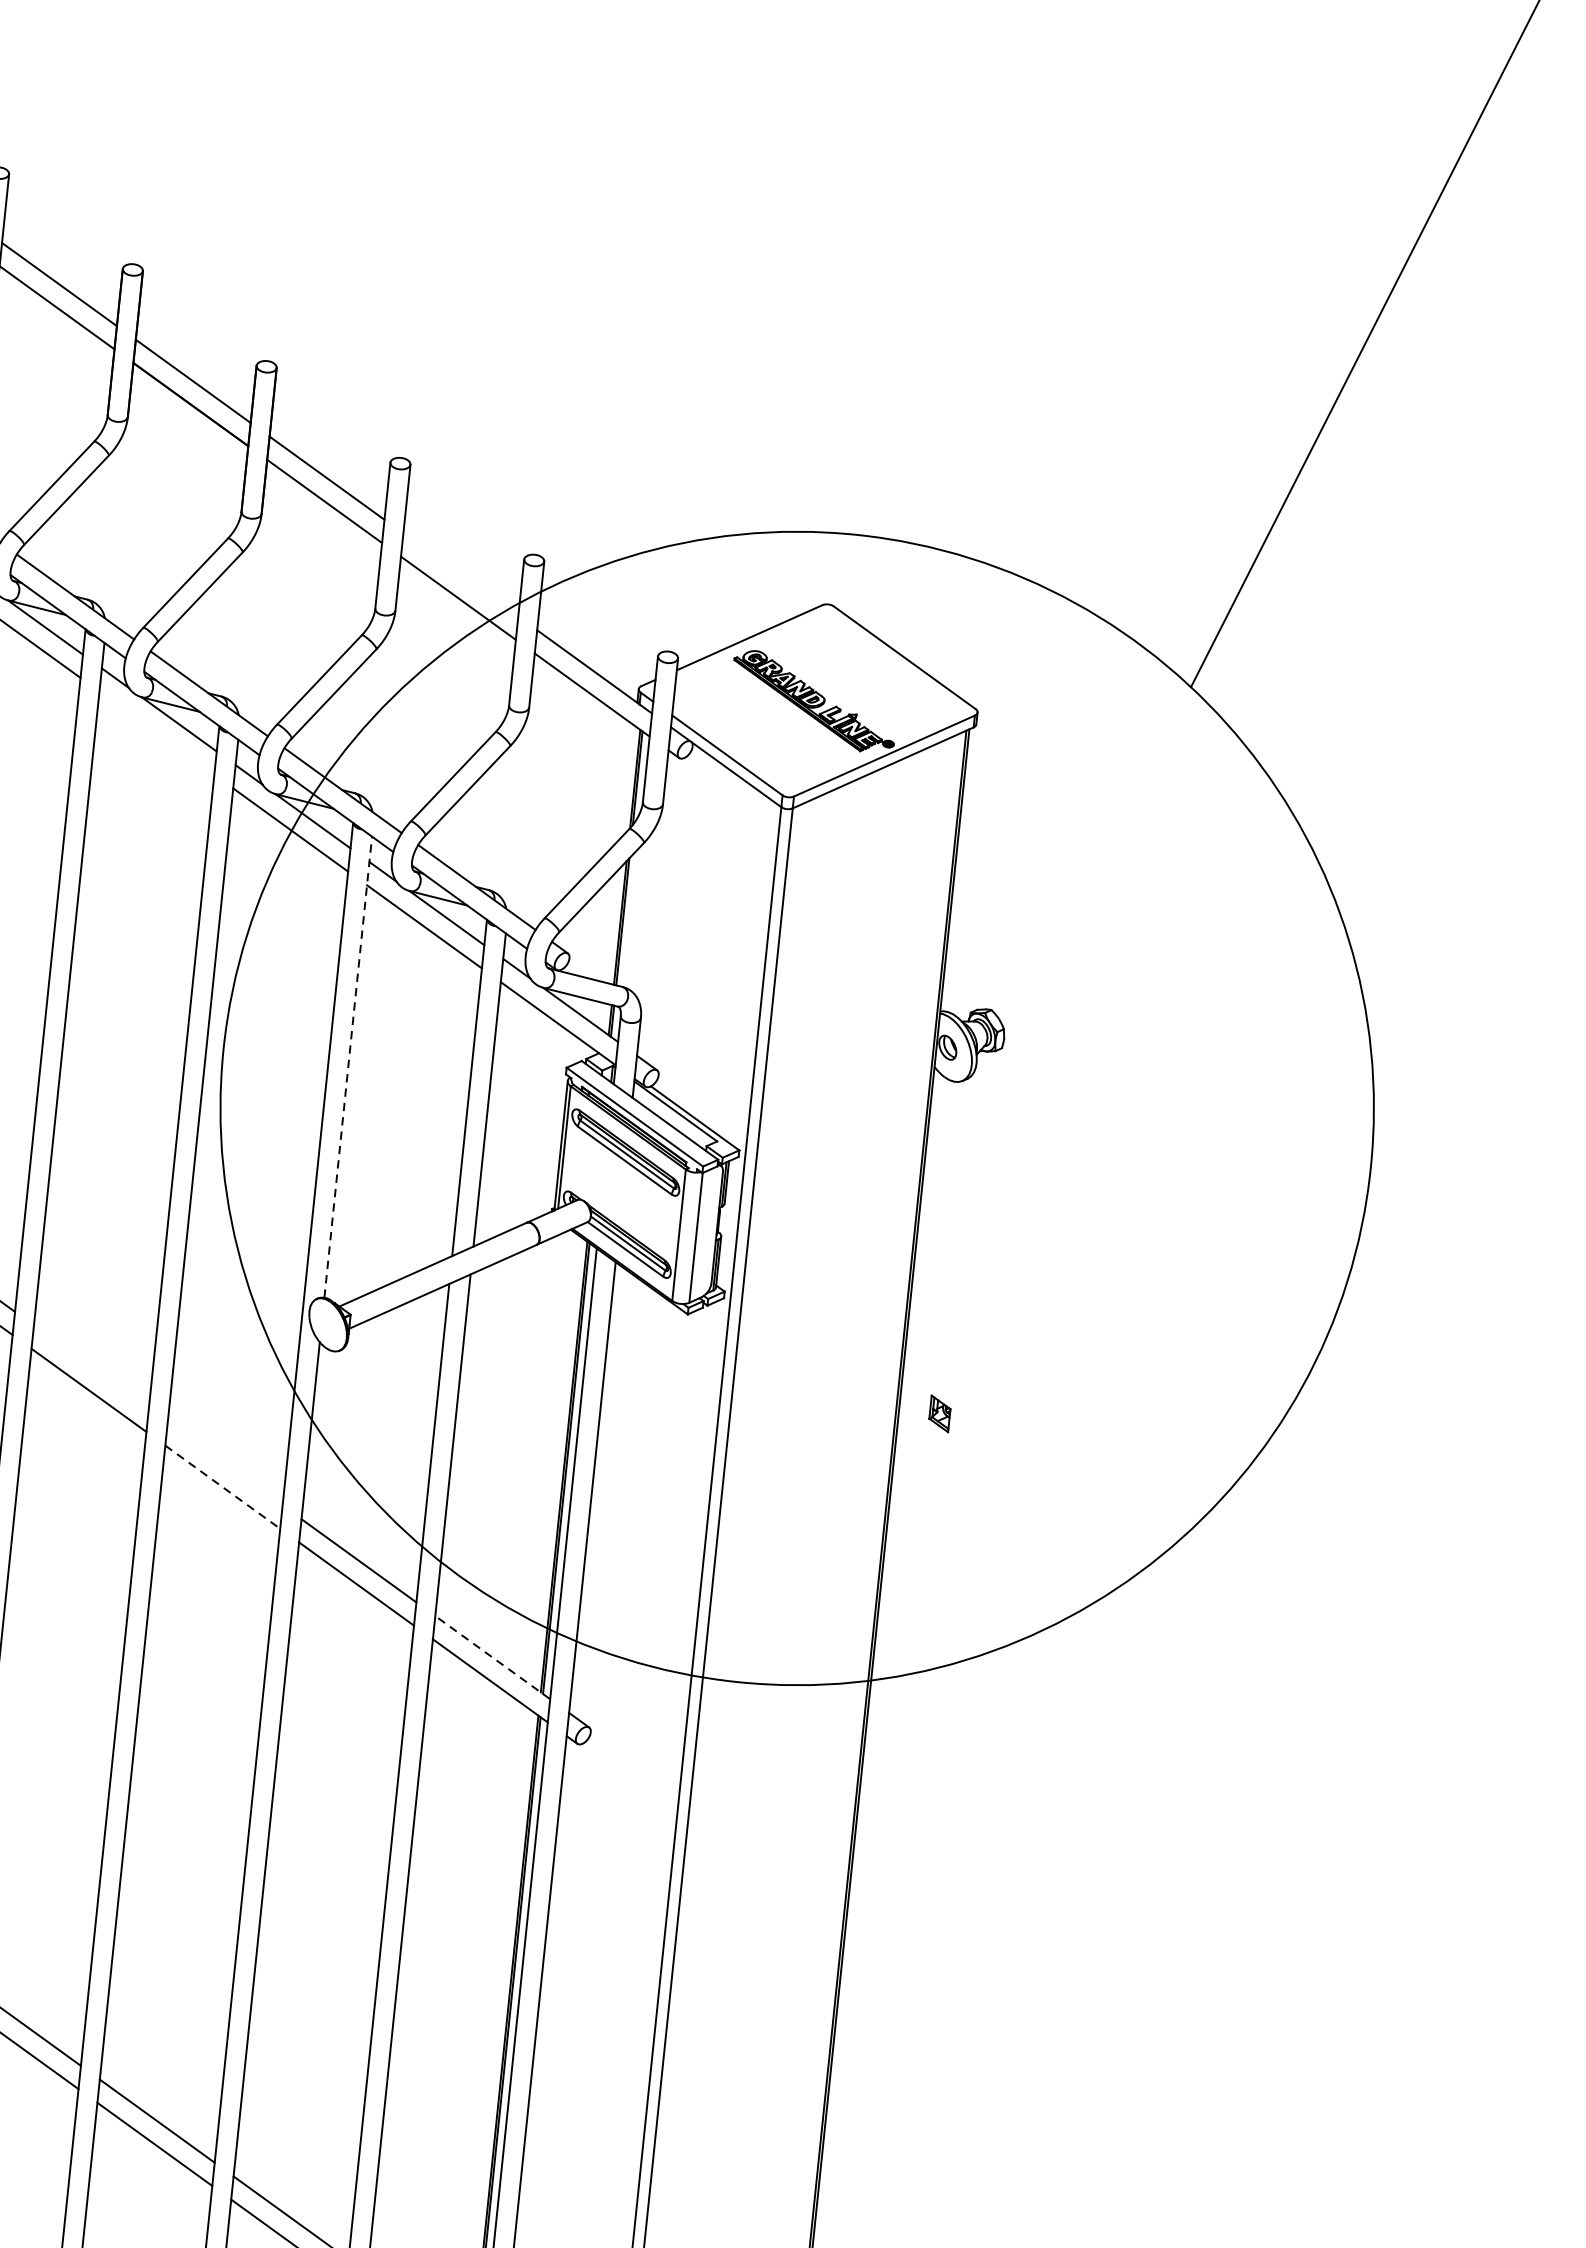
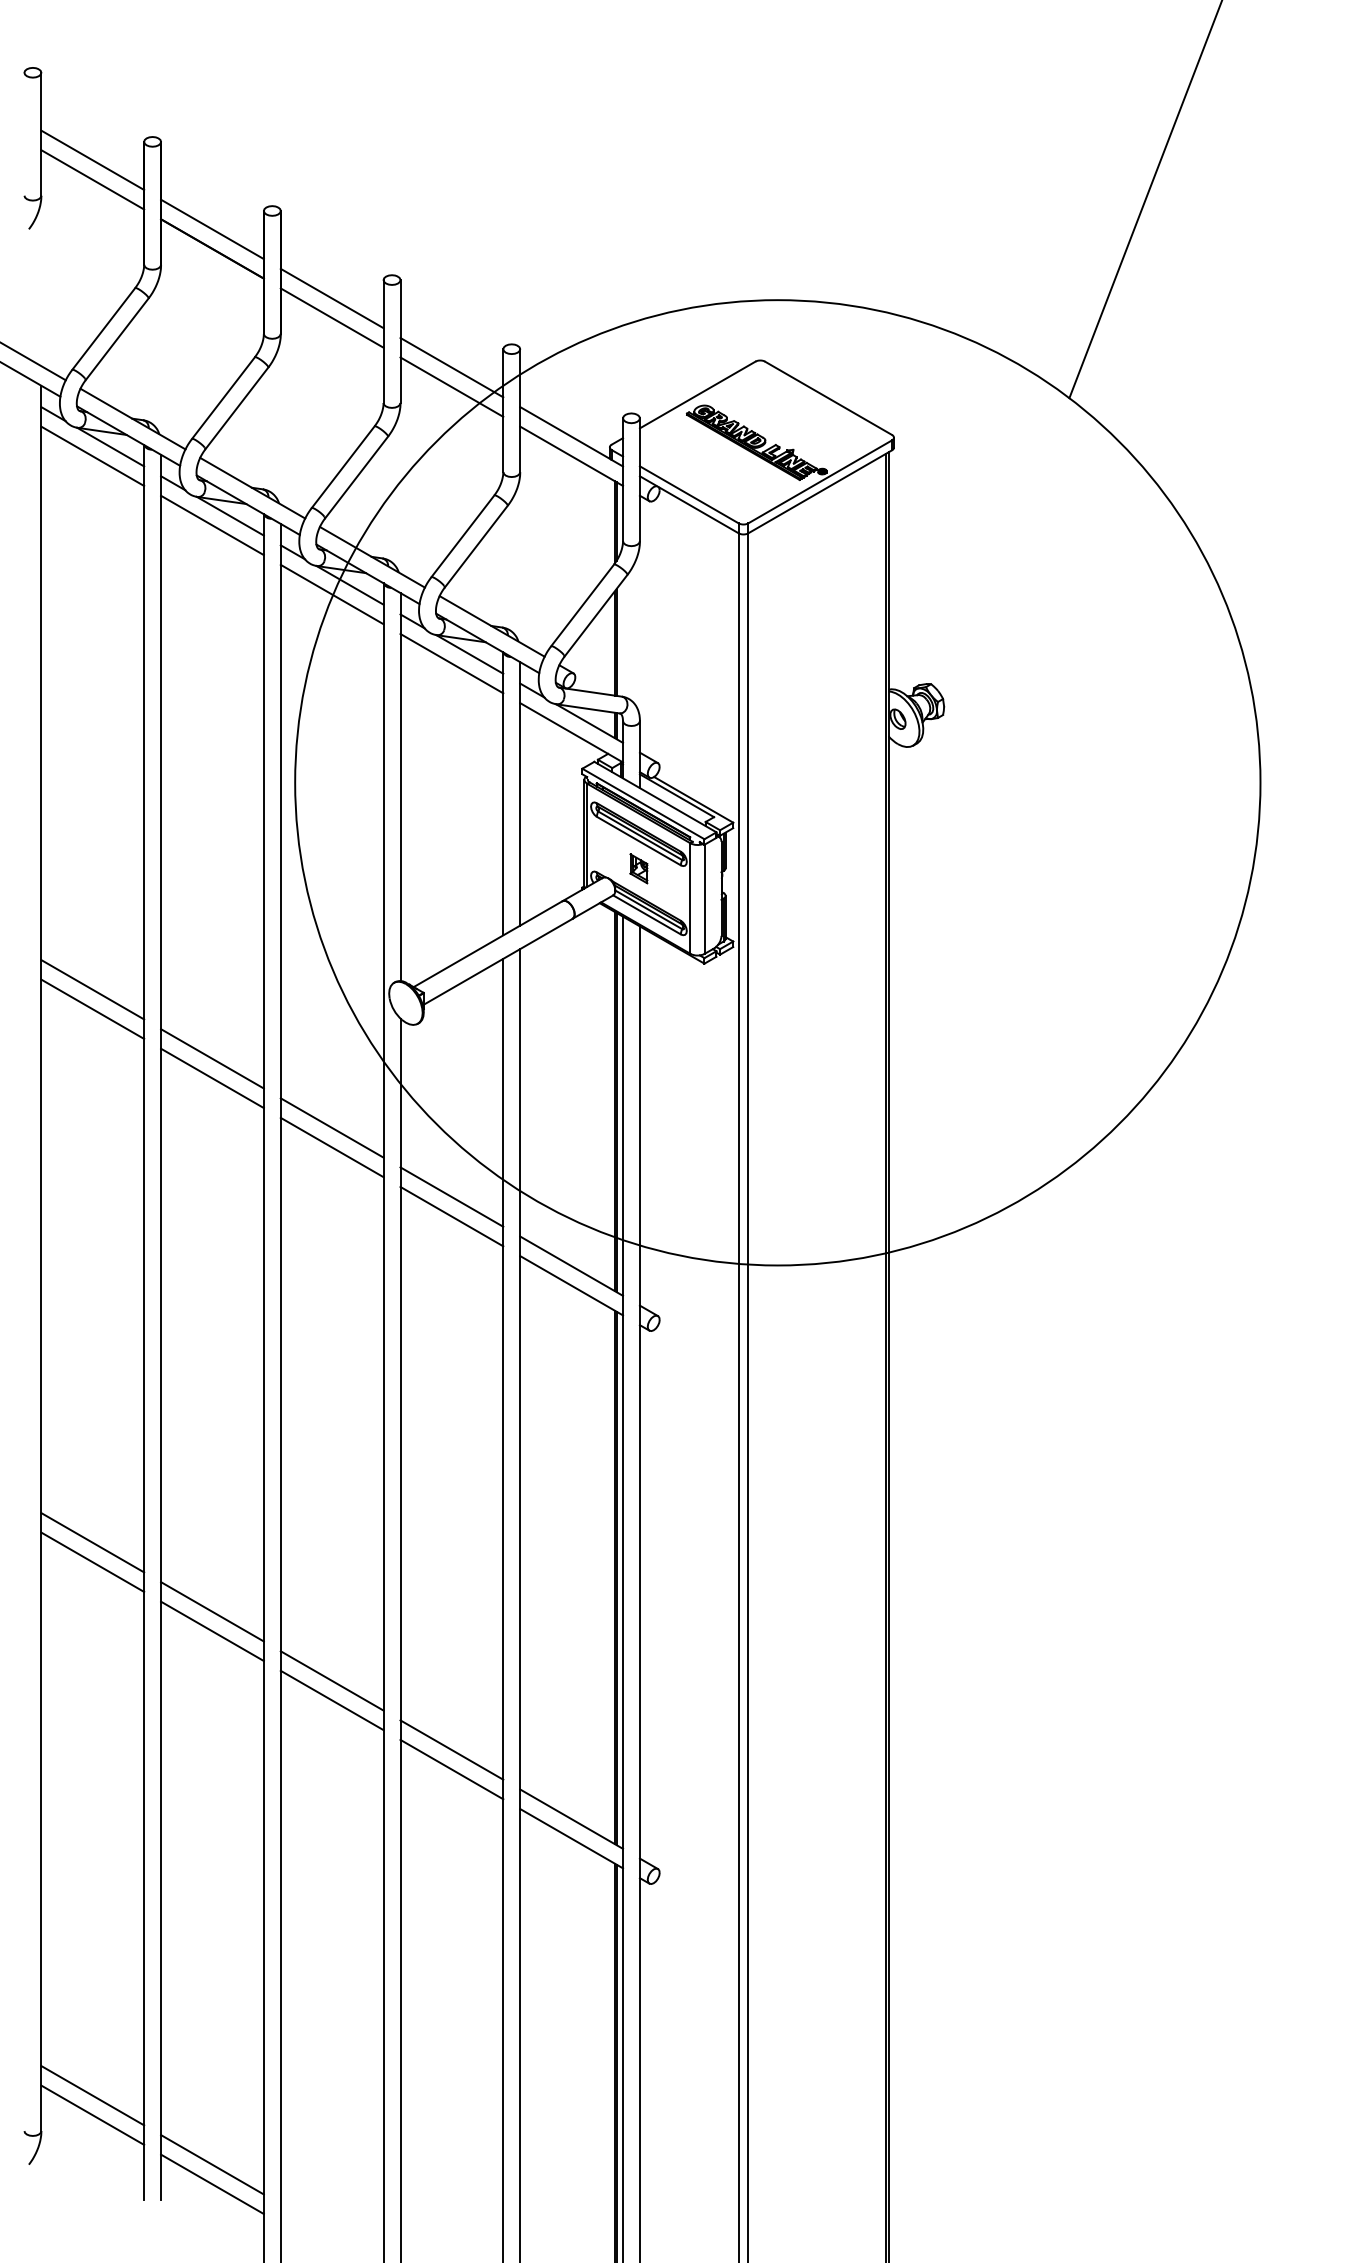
line: (460, 574) -> (451, 367), added
line: (156, 733) -> (212, 525), added
line: (348, 1067) -> (400, 787), dashed -> solid
line: (91, 1366) -> (212, 1058), added
part: (939, 1413) -> (638, 868), moved
line: (224, 1463) -> (331, 1127), added
line: (223, 1487) -> (332, 1147), dashed -> solid
line: (492, 1656) -> (571, 1265), dashed -> solid

